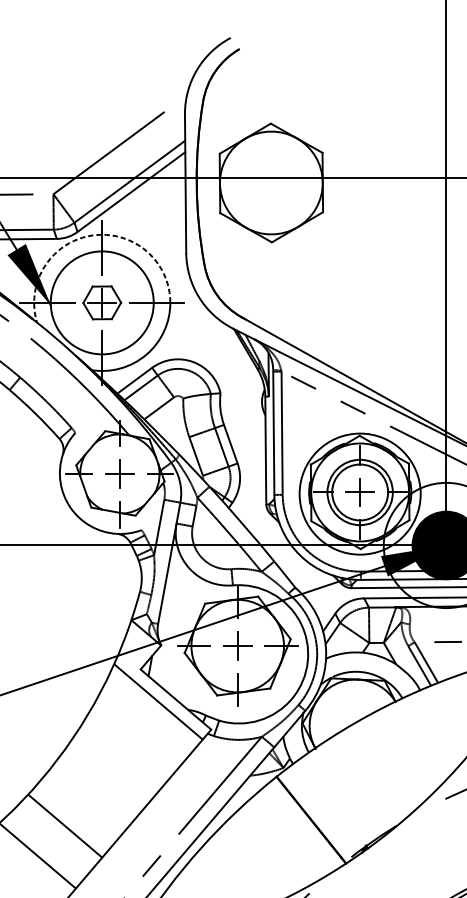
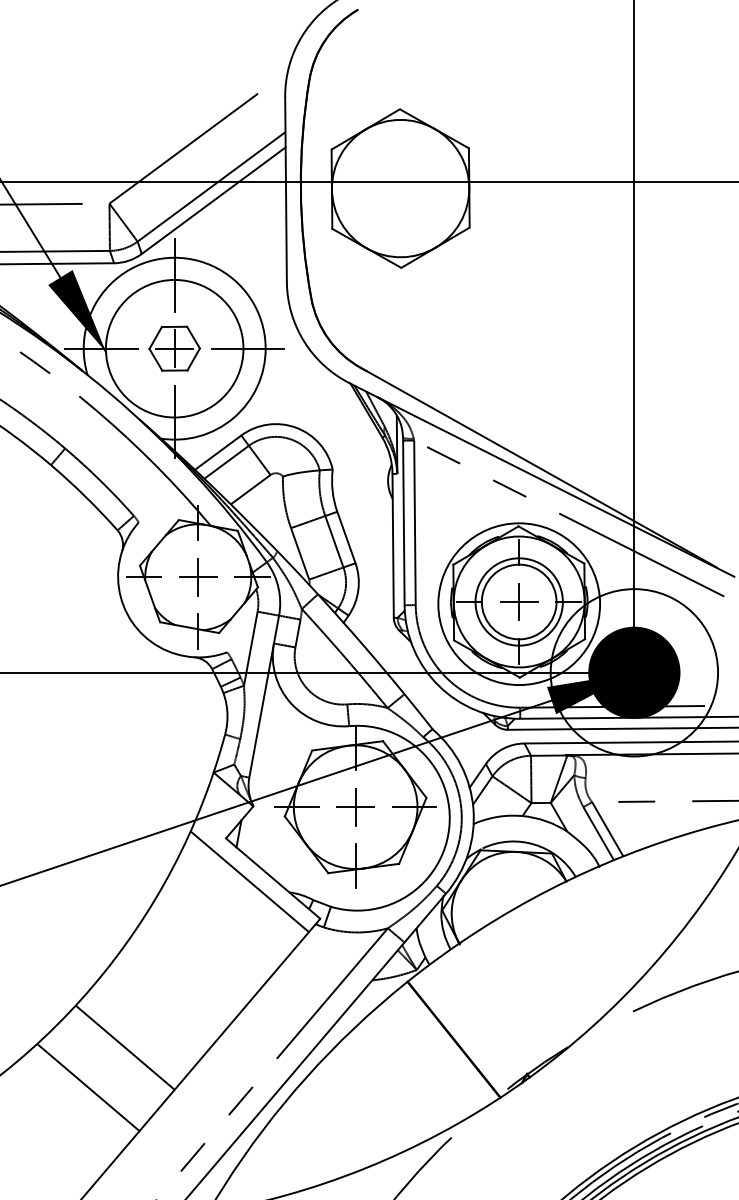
arc: (92, 235) -> (161, 258), dashed -> solid

